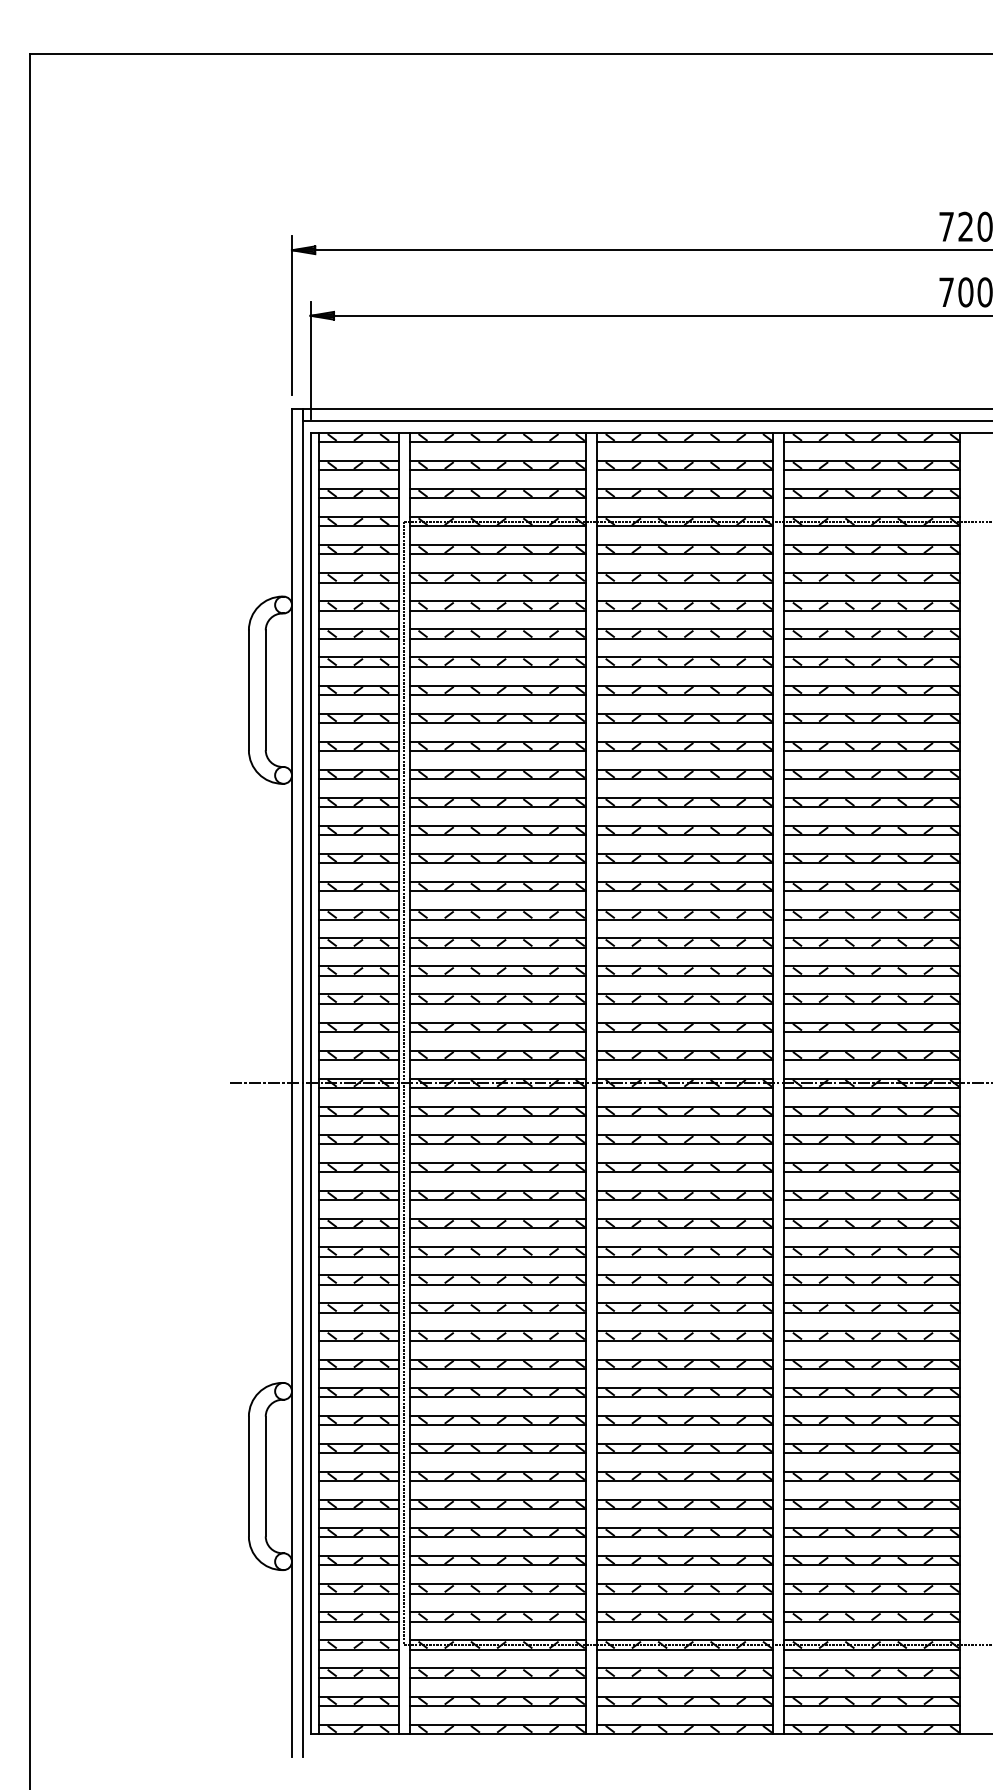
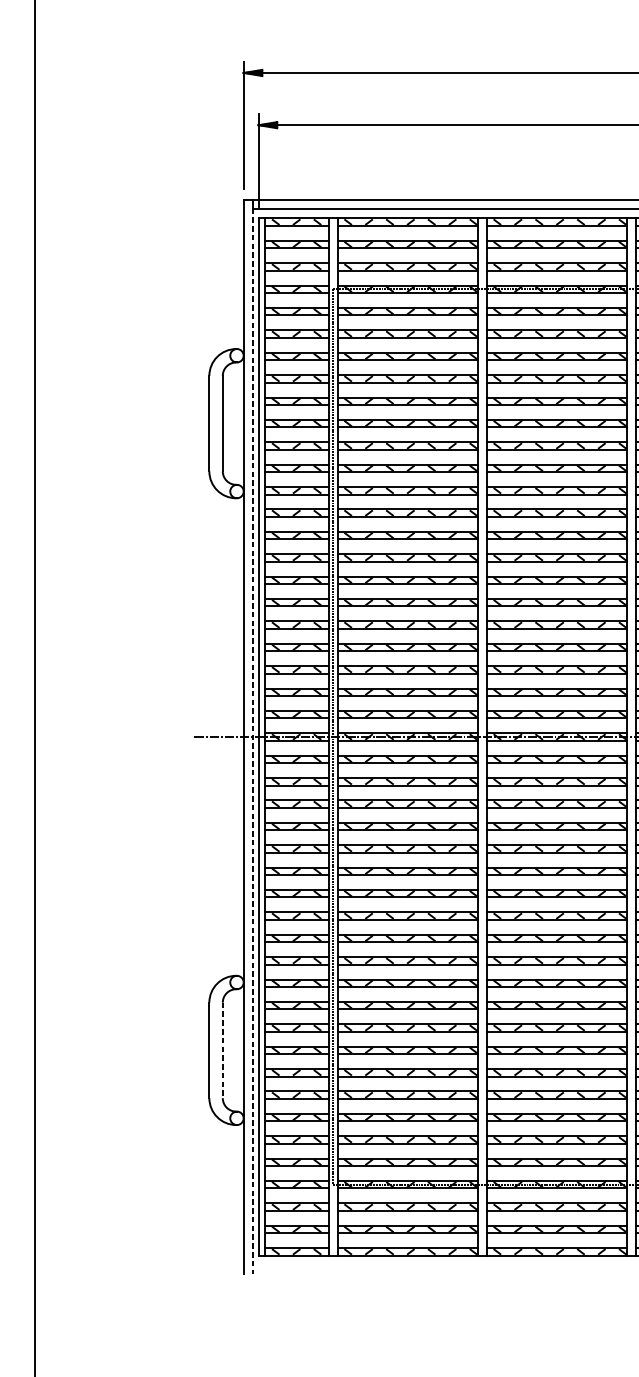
line: (303, 1083) -> (252, 737), solid -> dashed
line: (265, 1476) -> (222, 1050), solid -> dashed

